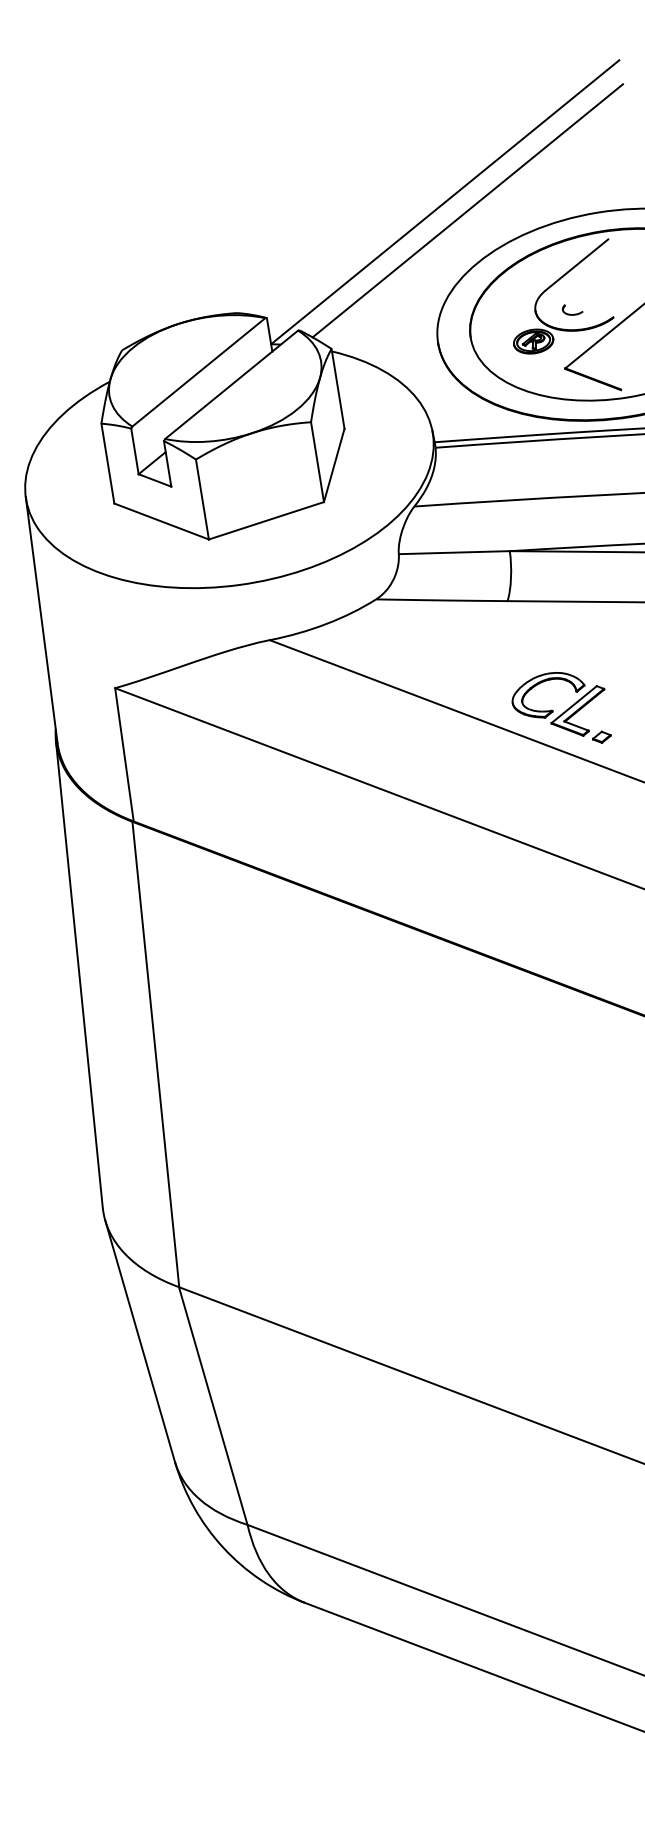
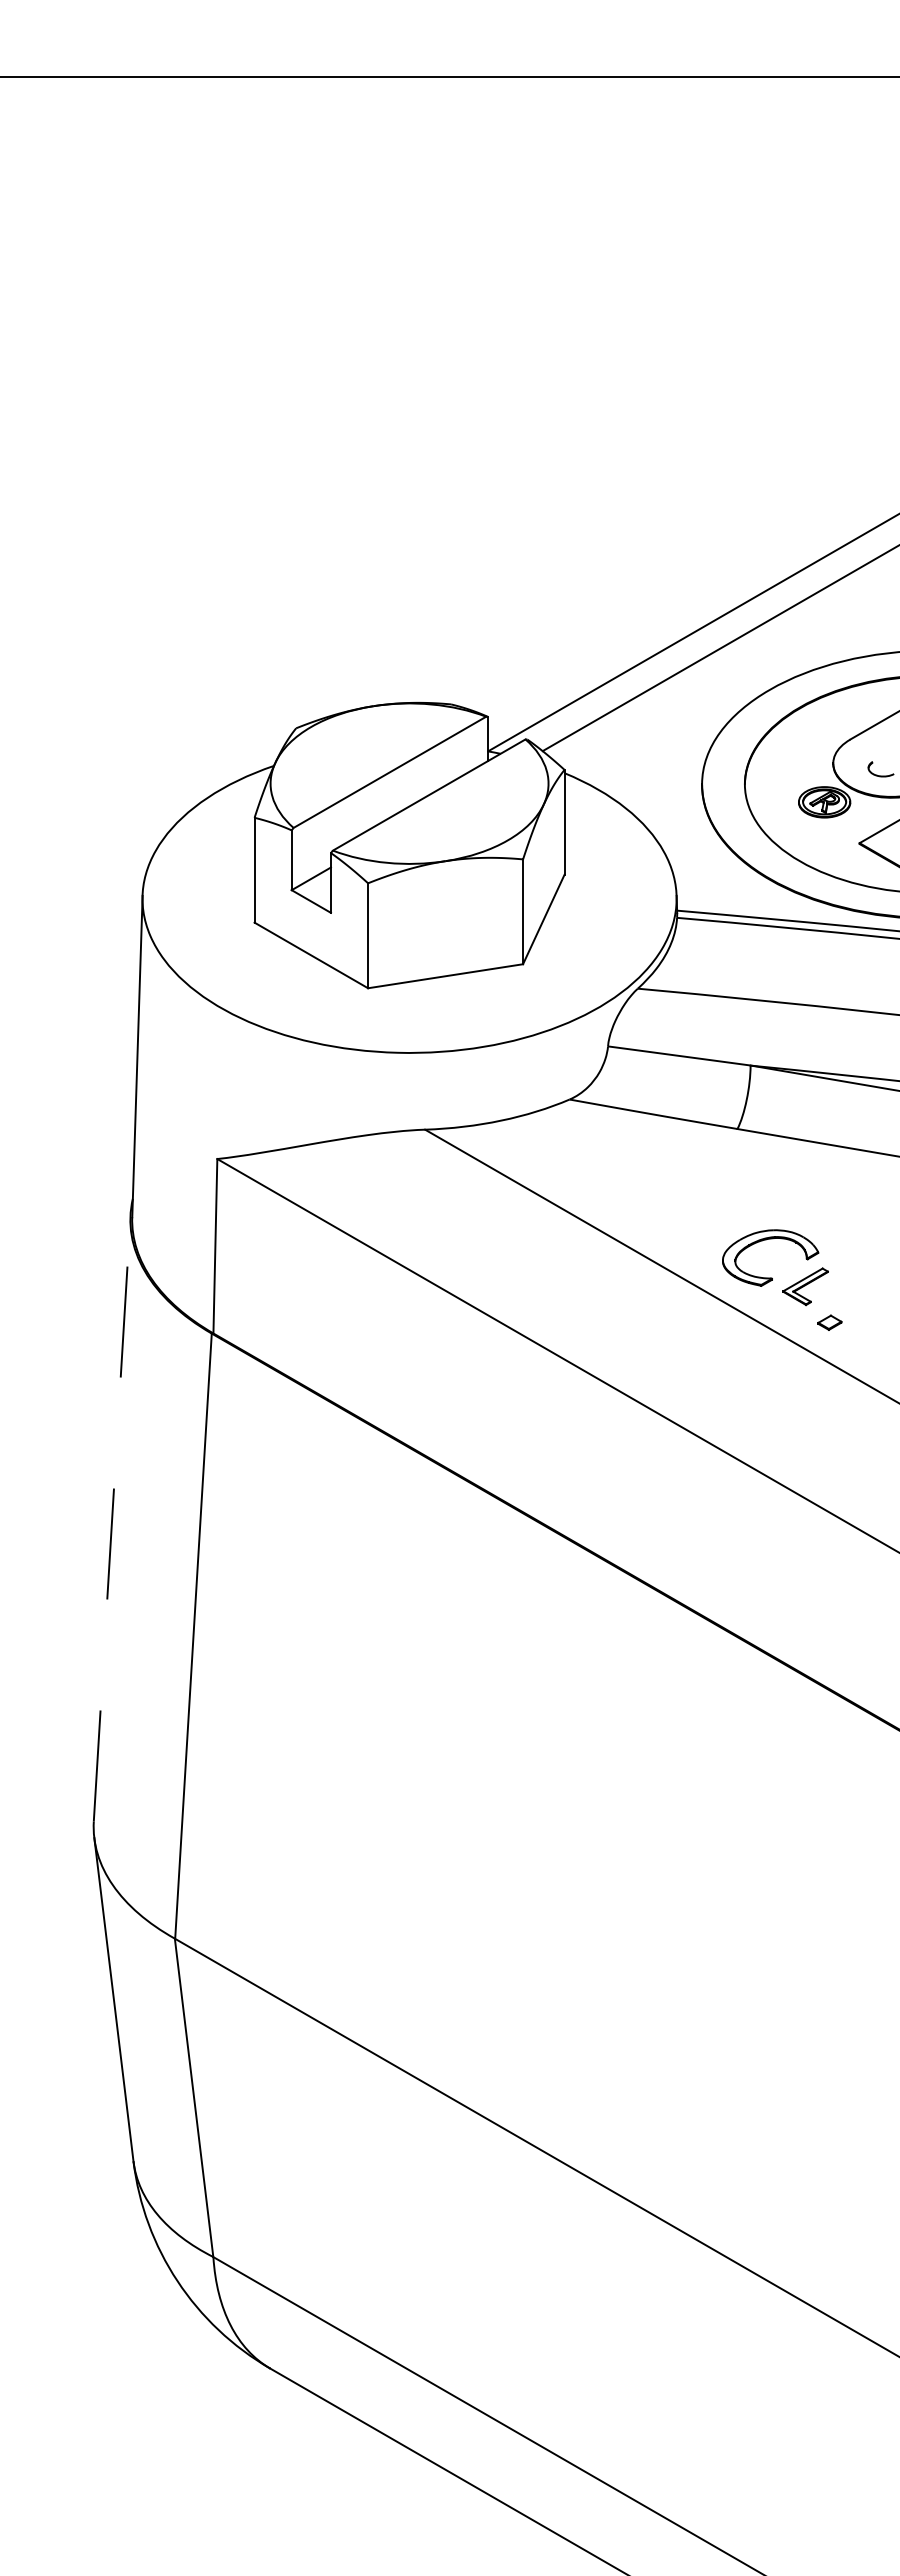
part: (578, 712) -> (805, 1286), size x0.6
line: (79, 974) -> (112, 1518), solid -> dashed

